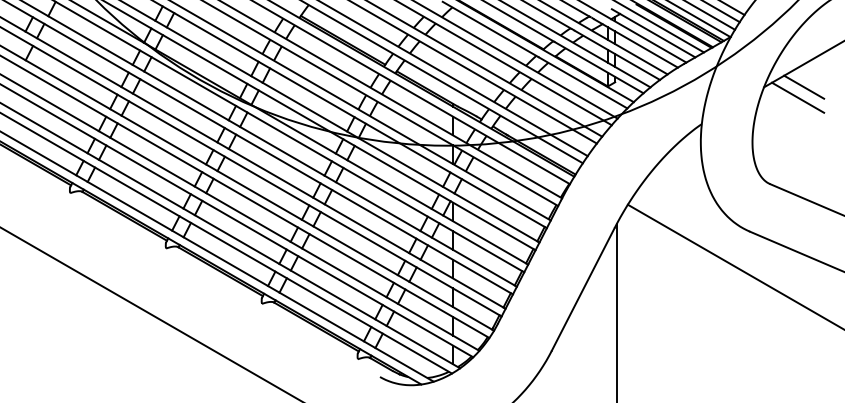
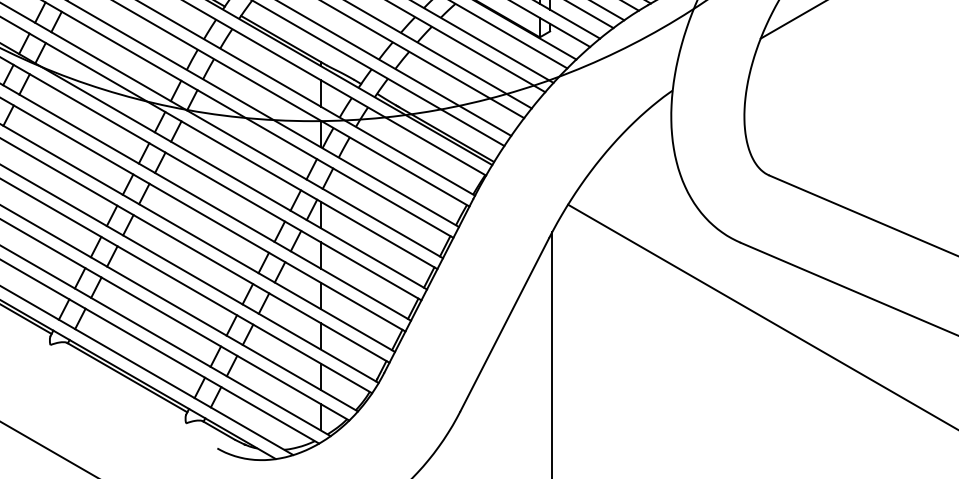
line: (804, 86) -> (817, 37), removed
line: (798, 97) -> (809, 52), removed

